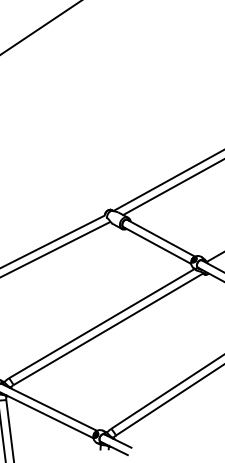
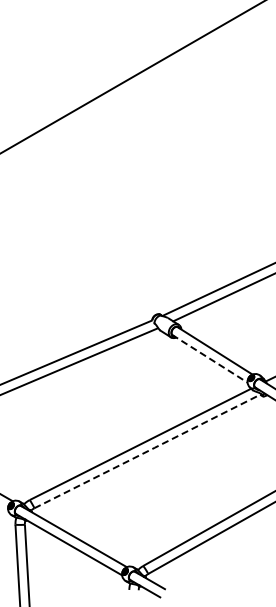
line: (156, 245) -> (209, 358), solid -> dashed
line: (109, 328) -> (148, 450), solid -> dashed

